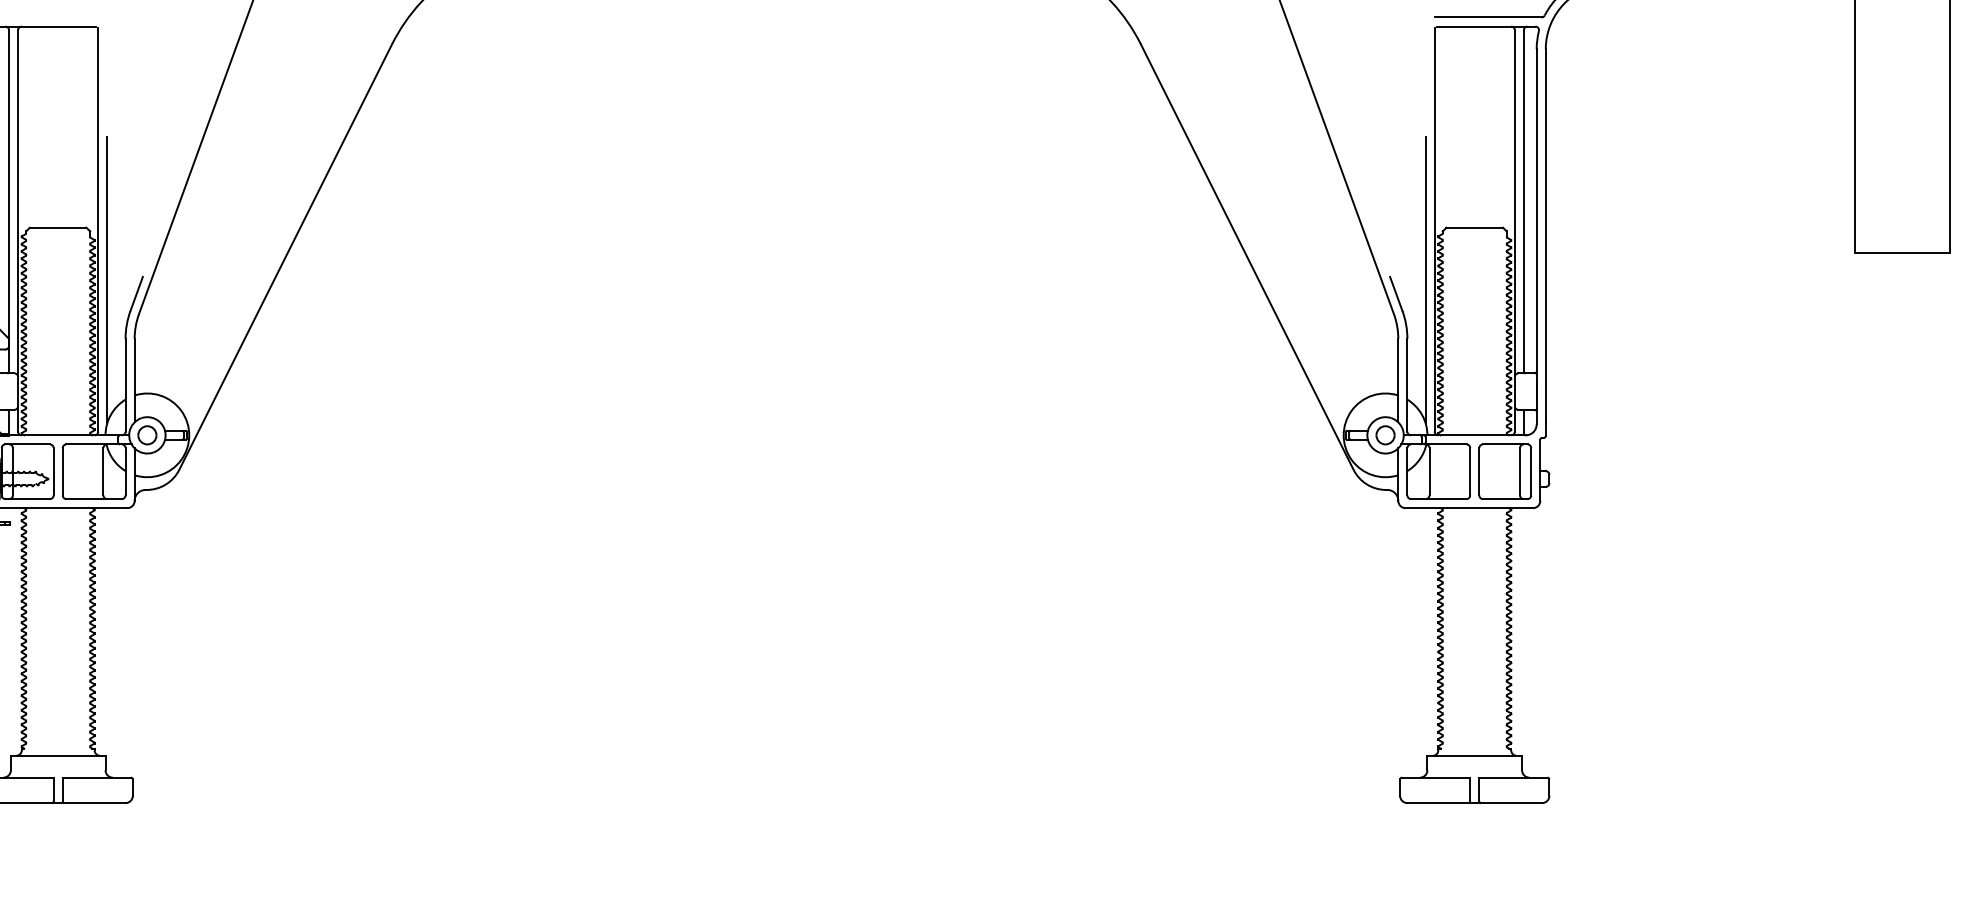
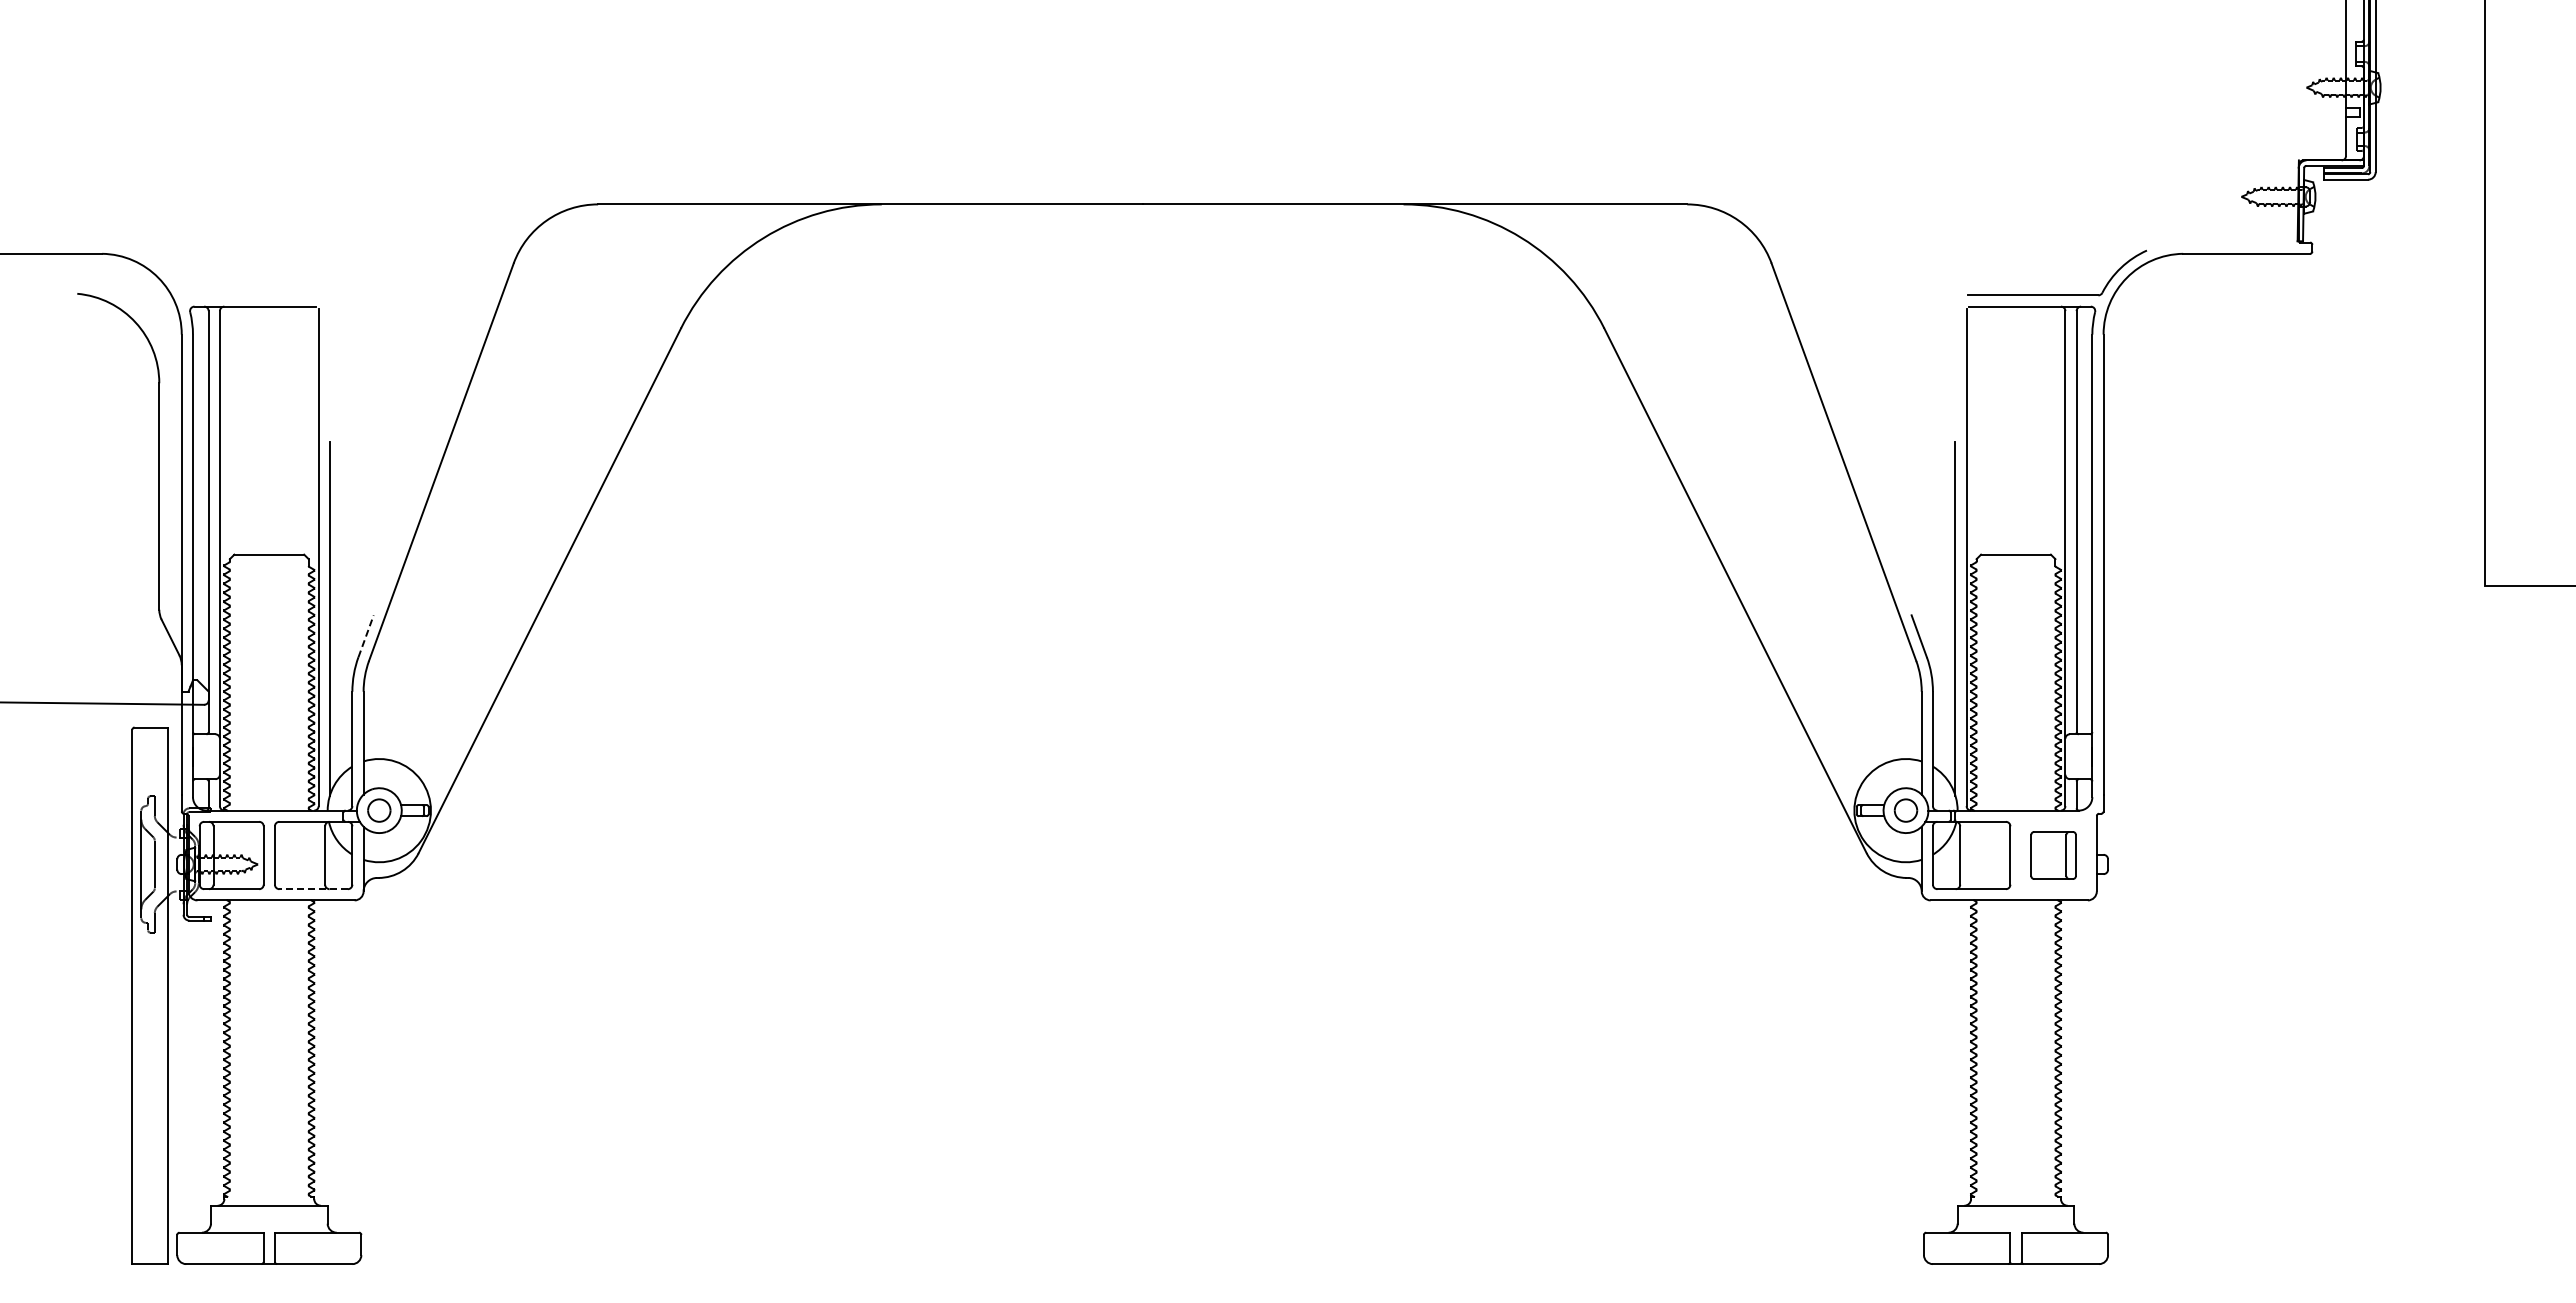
line: (137, 293) -> (366, 635), solid -> dashed
part: (1505, 471) -> (2053, 855), size x0.7
line: (94, 499) -> (313, 889), solid -> dashed

